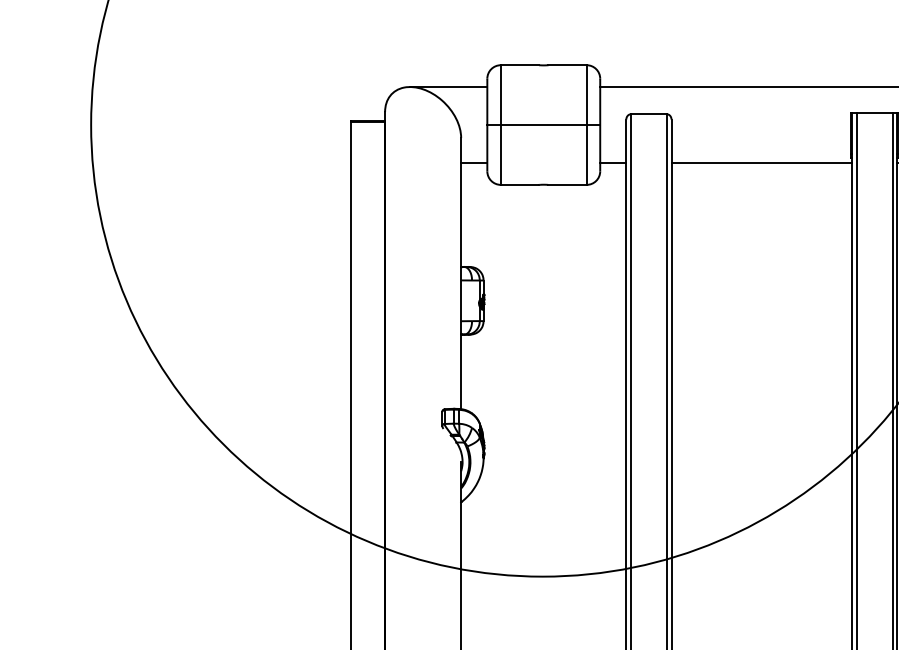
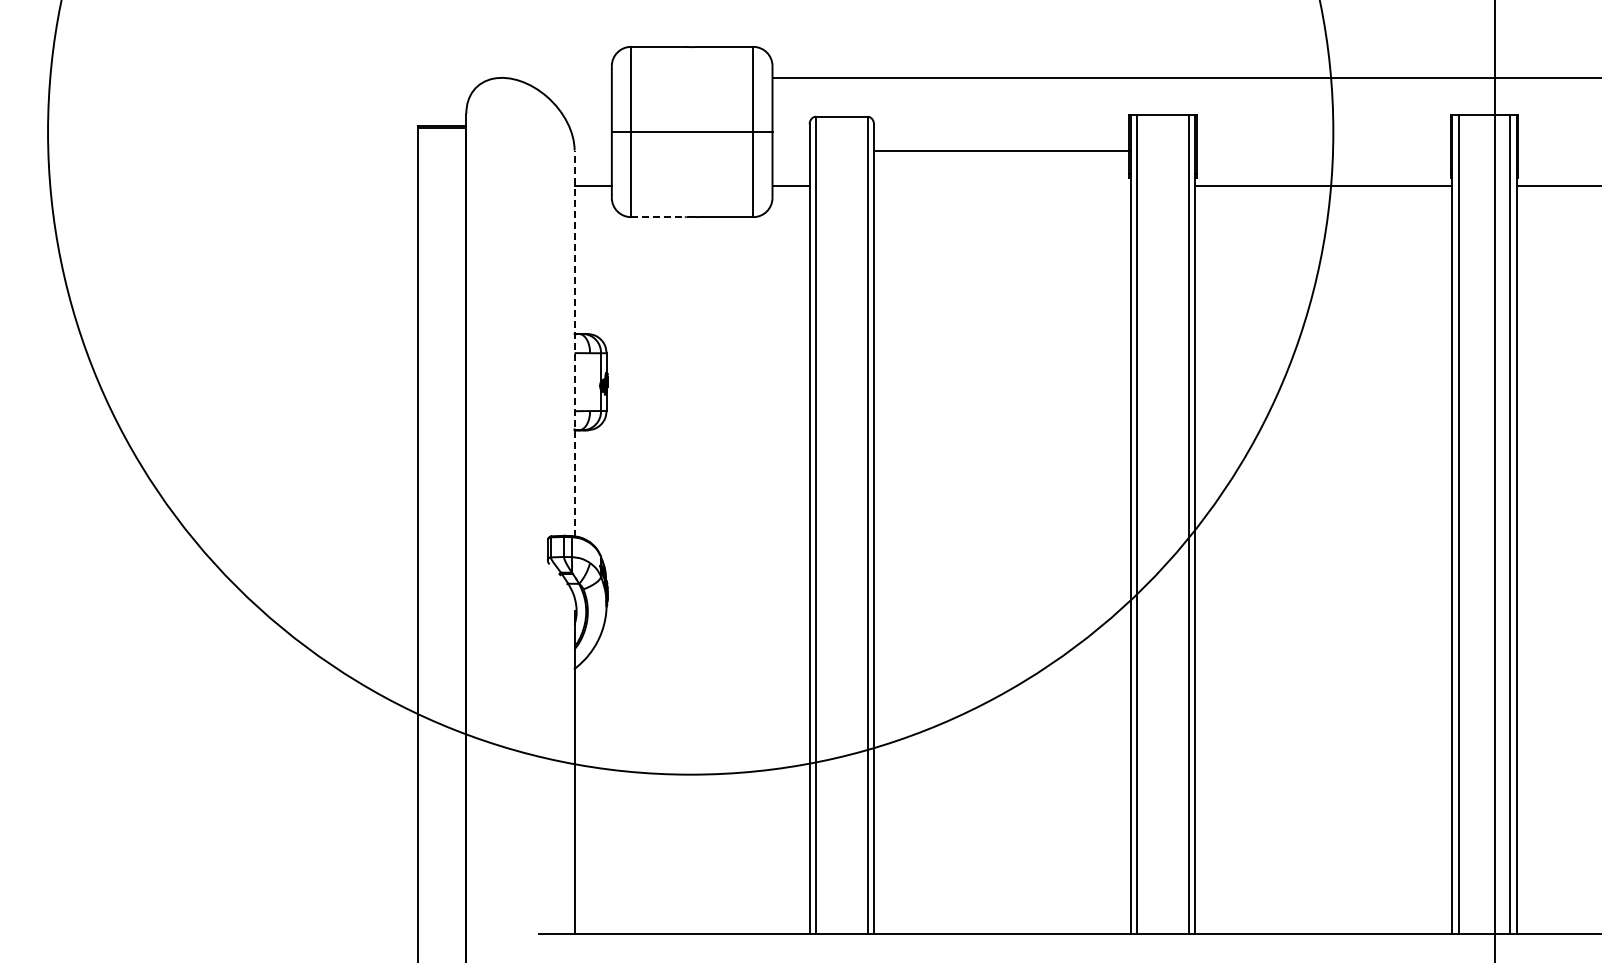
line: (448, 86) -> (556, 77), removed
line: (761, 163) -> (1002, 151), moved
line: (520, 185) -> (658, 217), solid -> dashed
line: (461, 273) -> (574, 343), solid -> dashed

